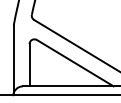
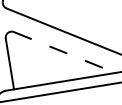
line: (75, 63) -> (64, 52), solid -> dashed

